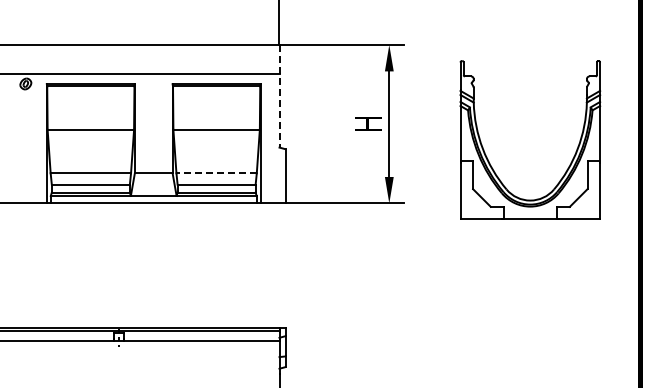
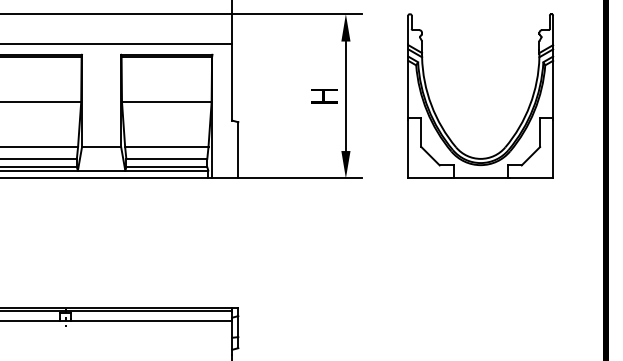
line: (279, 96) -> (232, 67), dashed -> solid
part: (571, 160) -> (523, 117), moved
line: (216, 173) -> (166, 147), dashed -> solid

